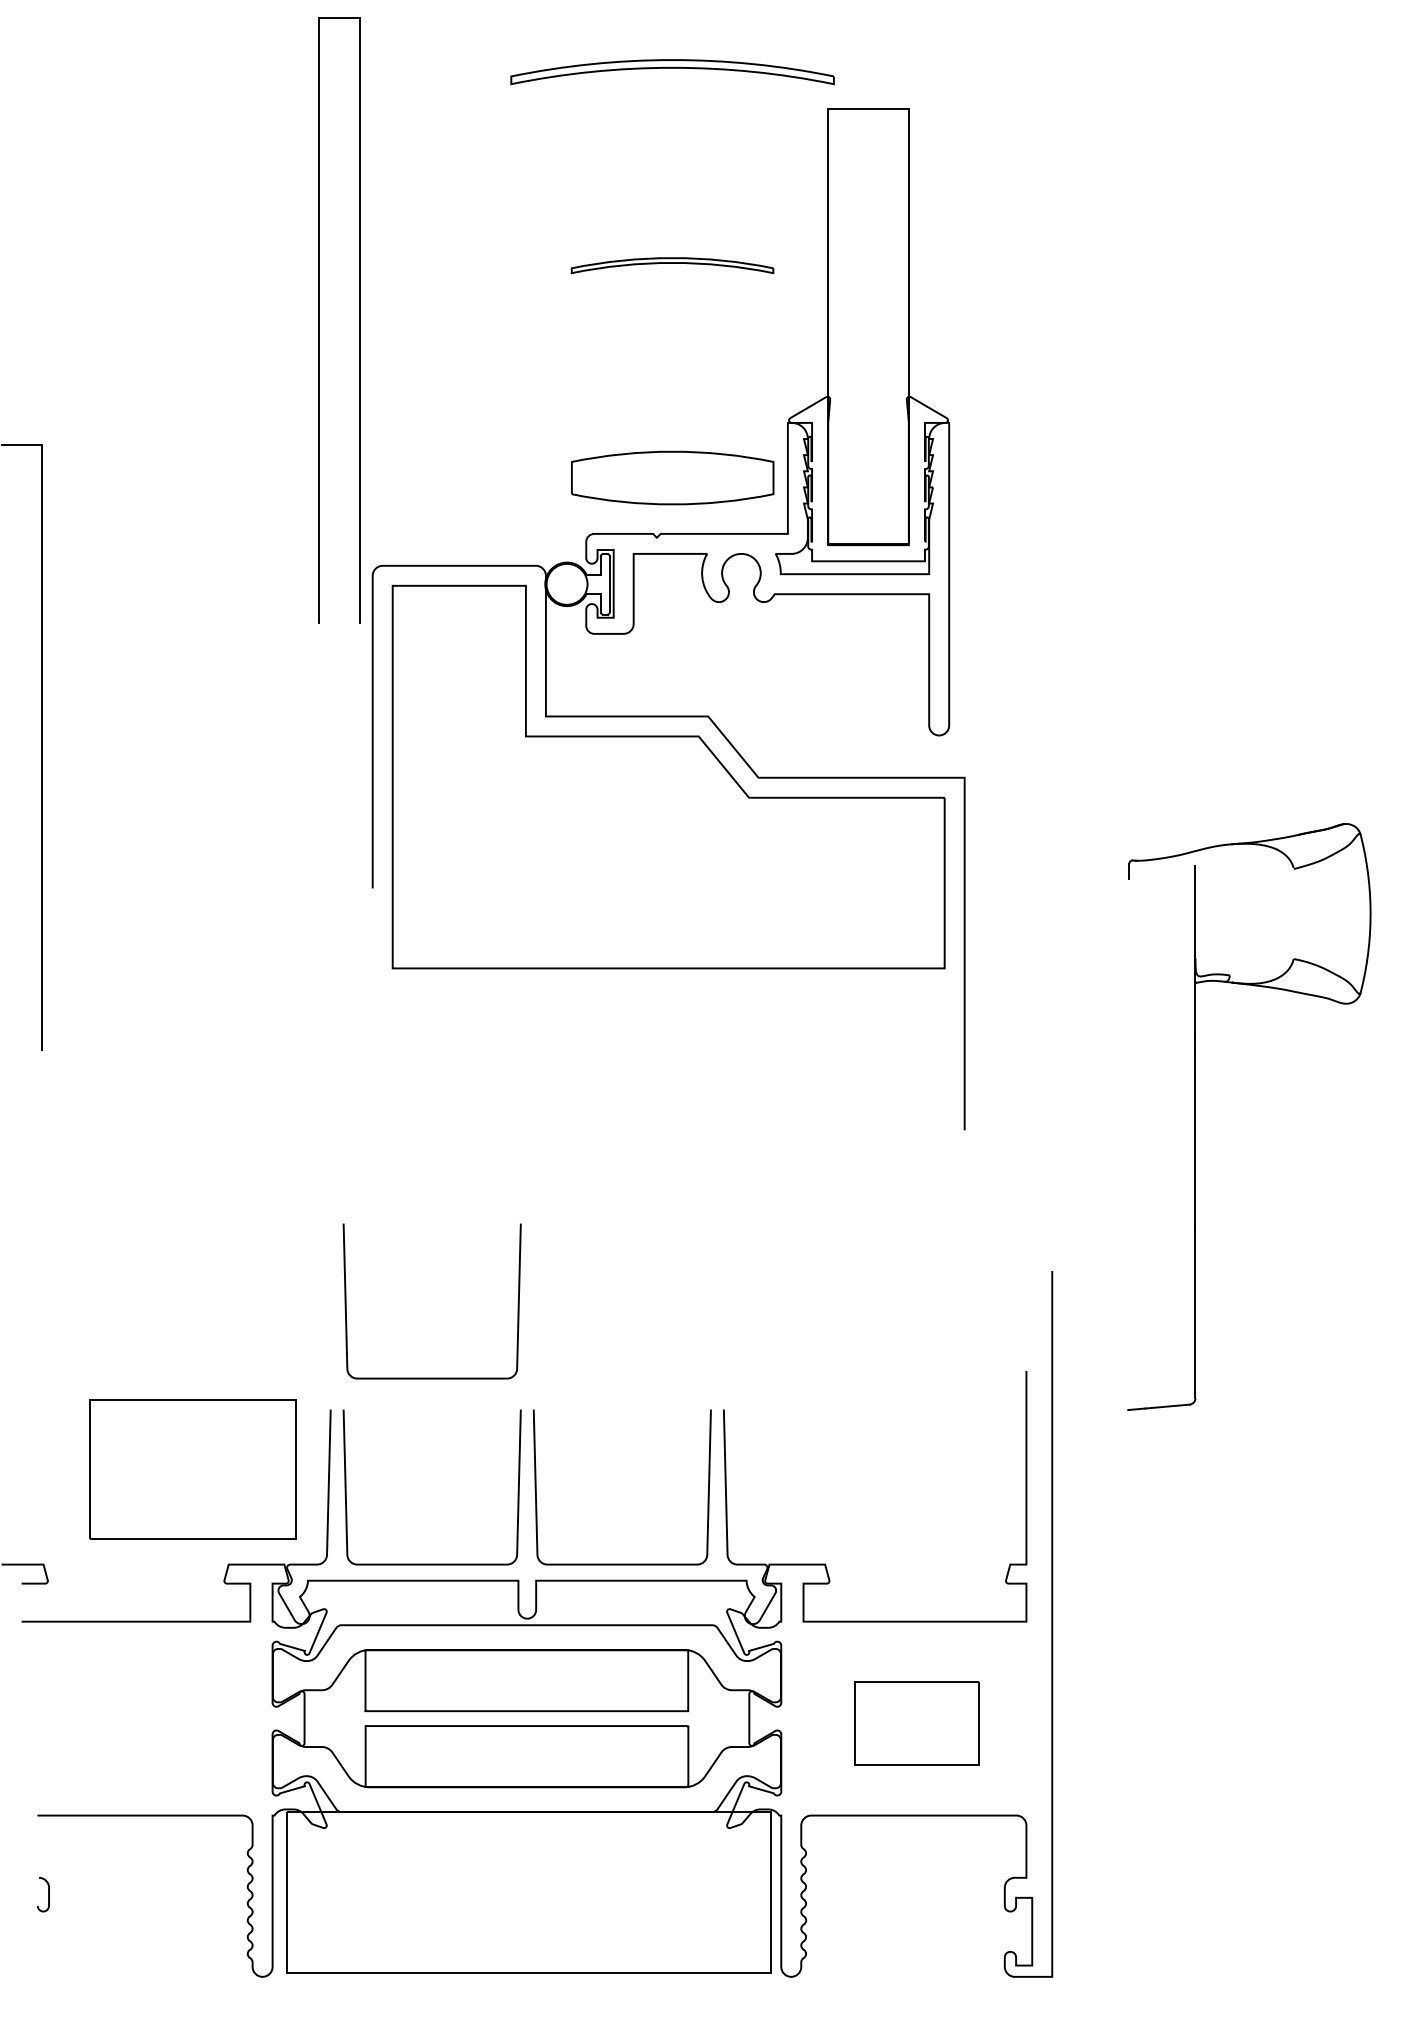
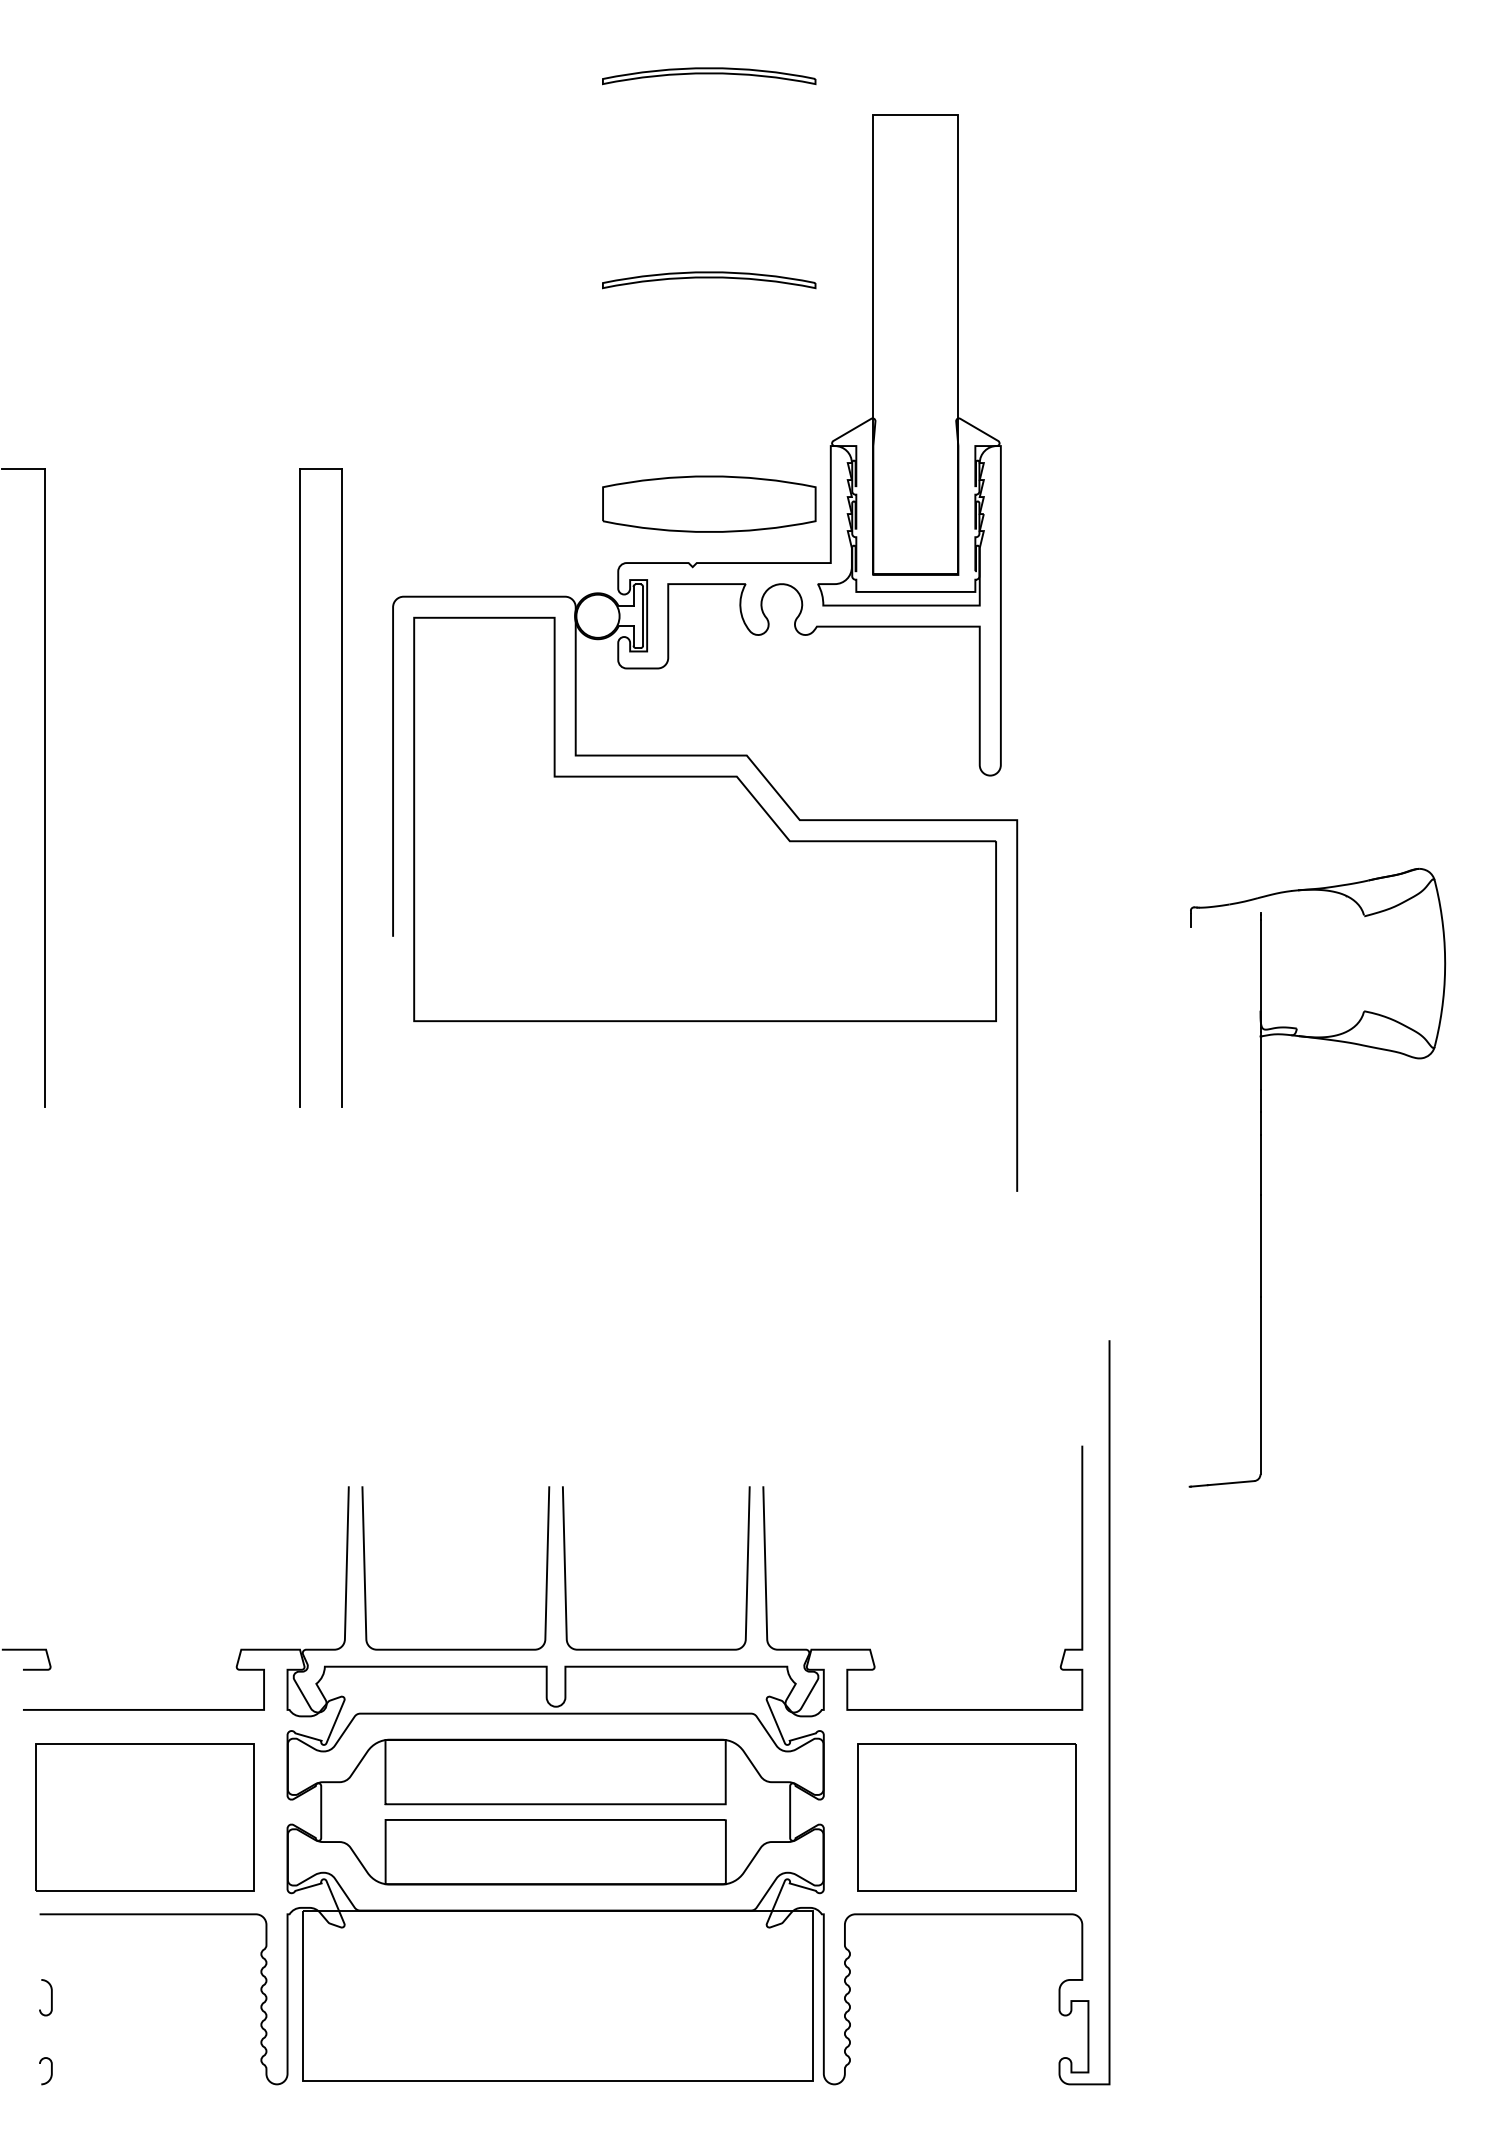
part: (672, 71) -> (709, 75), size x0.62
part: (319, 320) -> (300, 788), moved
curve: (431, 1377) -> (455, 1452), removed
part: (192, 1469) -> (144, 1817), moved
part: (916, 1723) -> (966, 1817), size x1.67
curve: (48, 1964) -> (51, 2071), added

